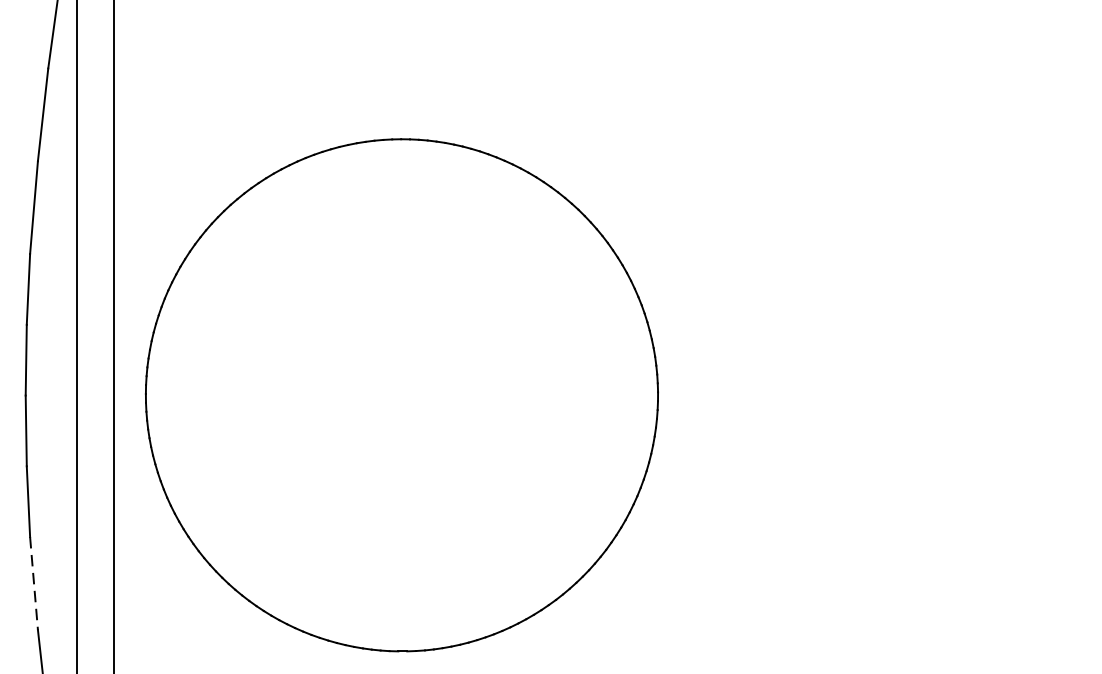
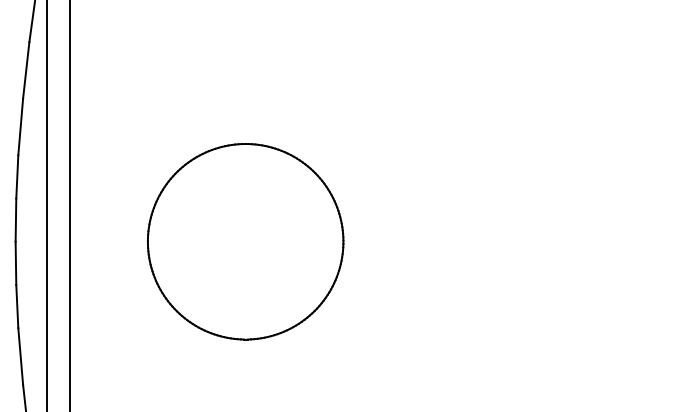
part: (402, 395) -> (245, 241), size x0.62
line: (33, 585) -> (20, 357), dashed -> solid

